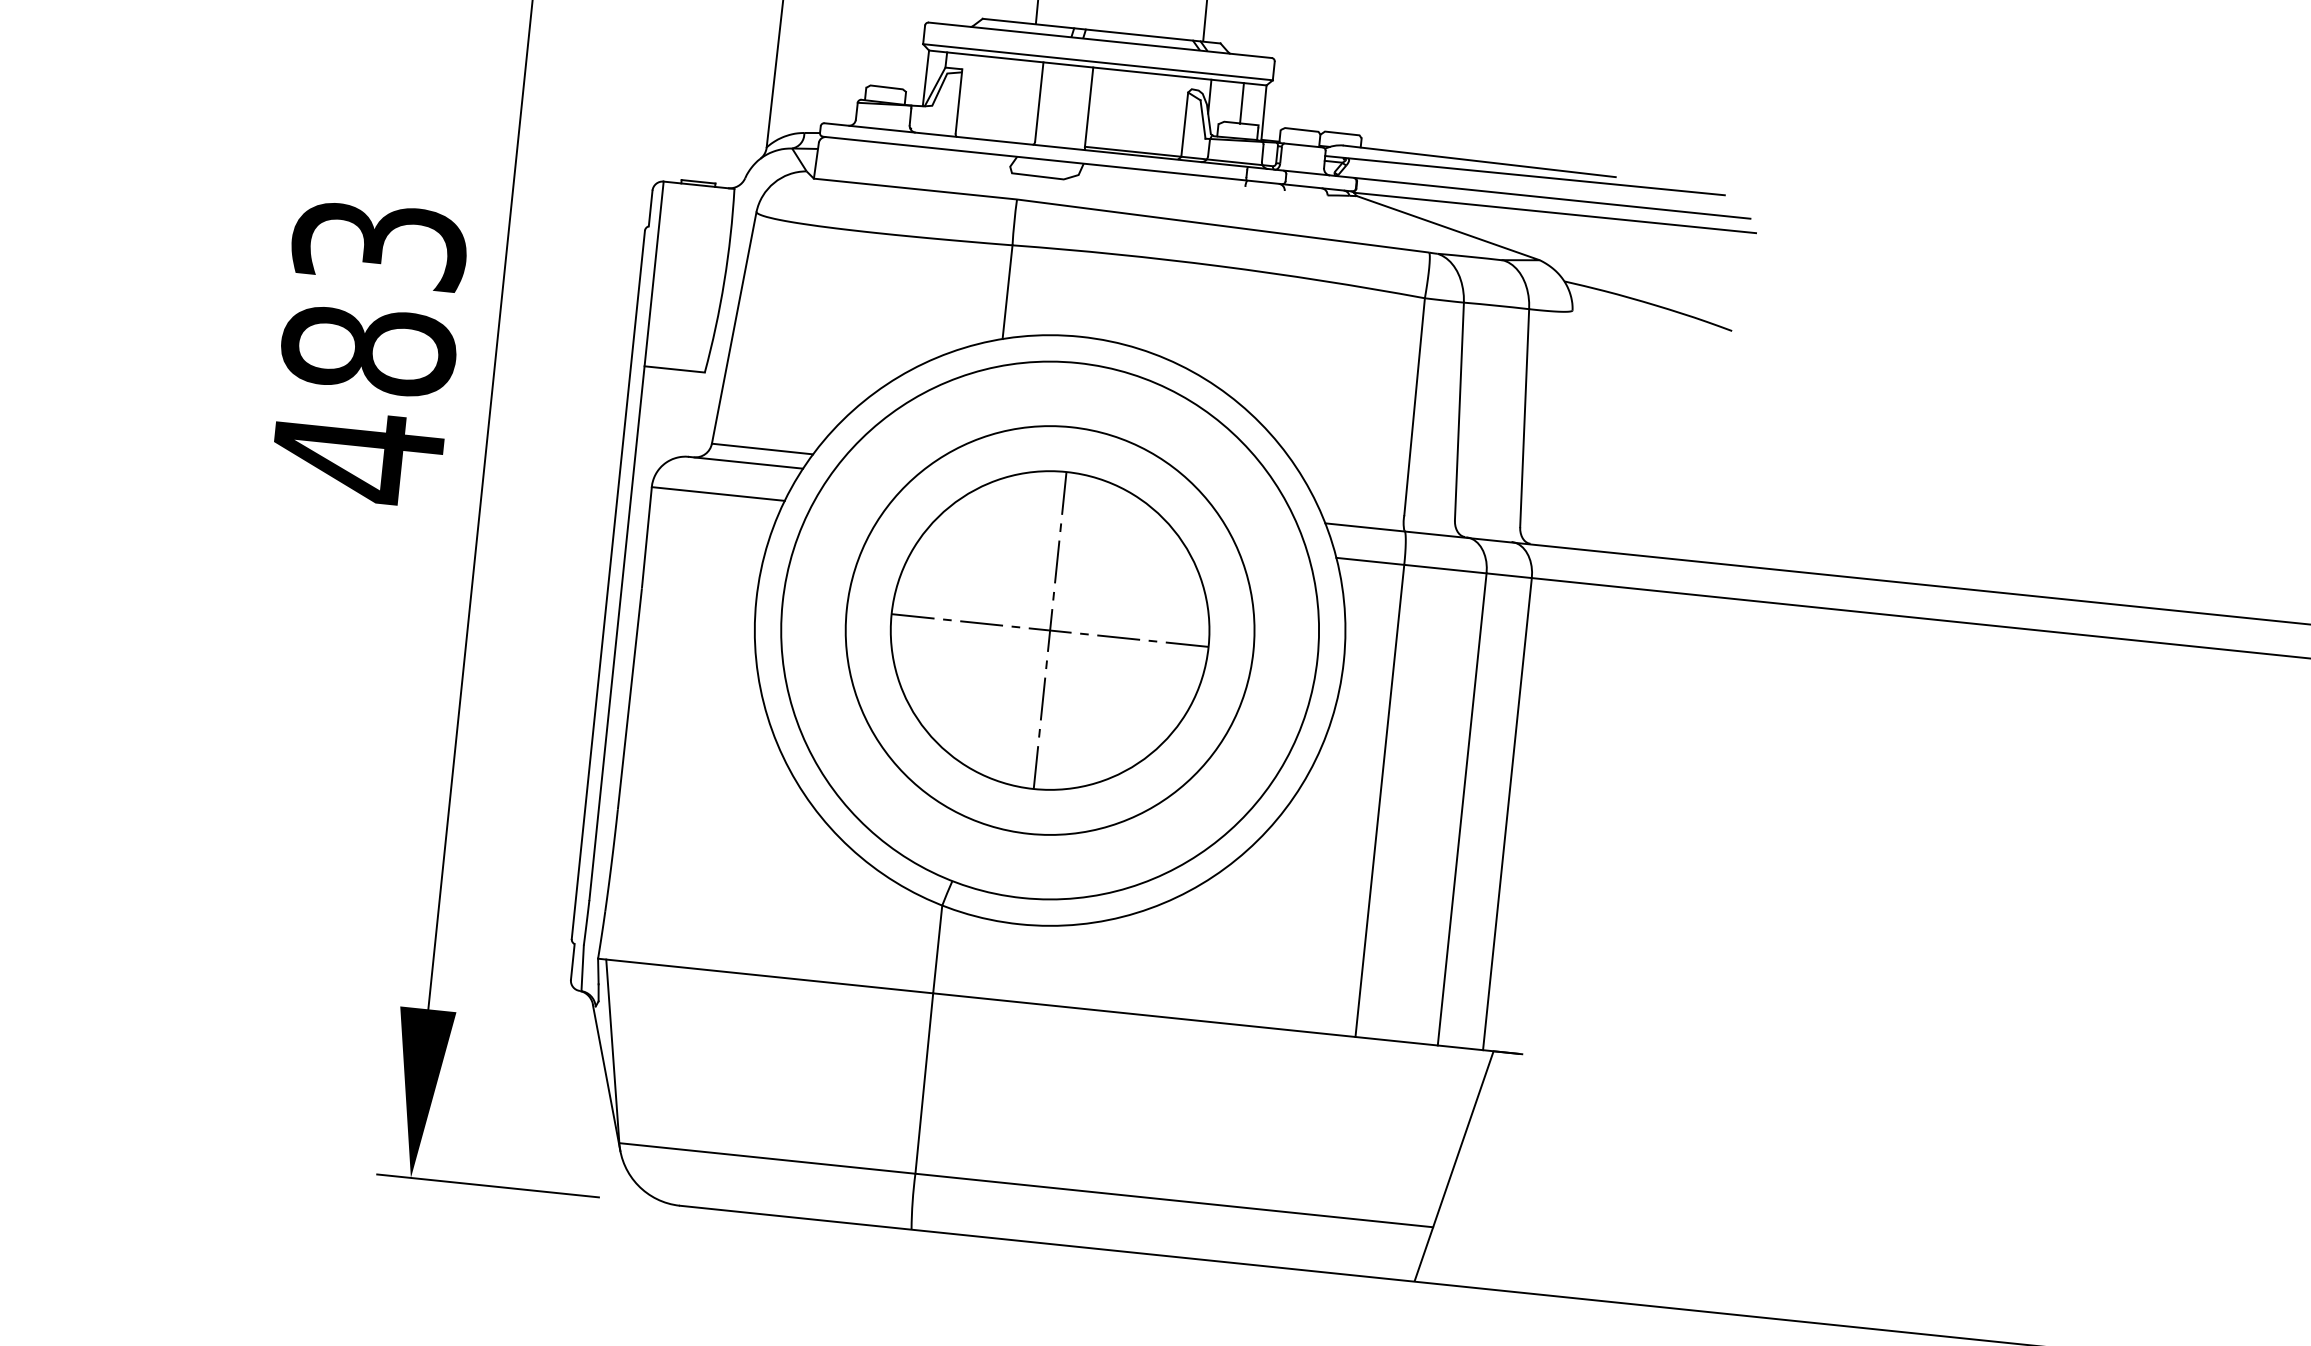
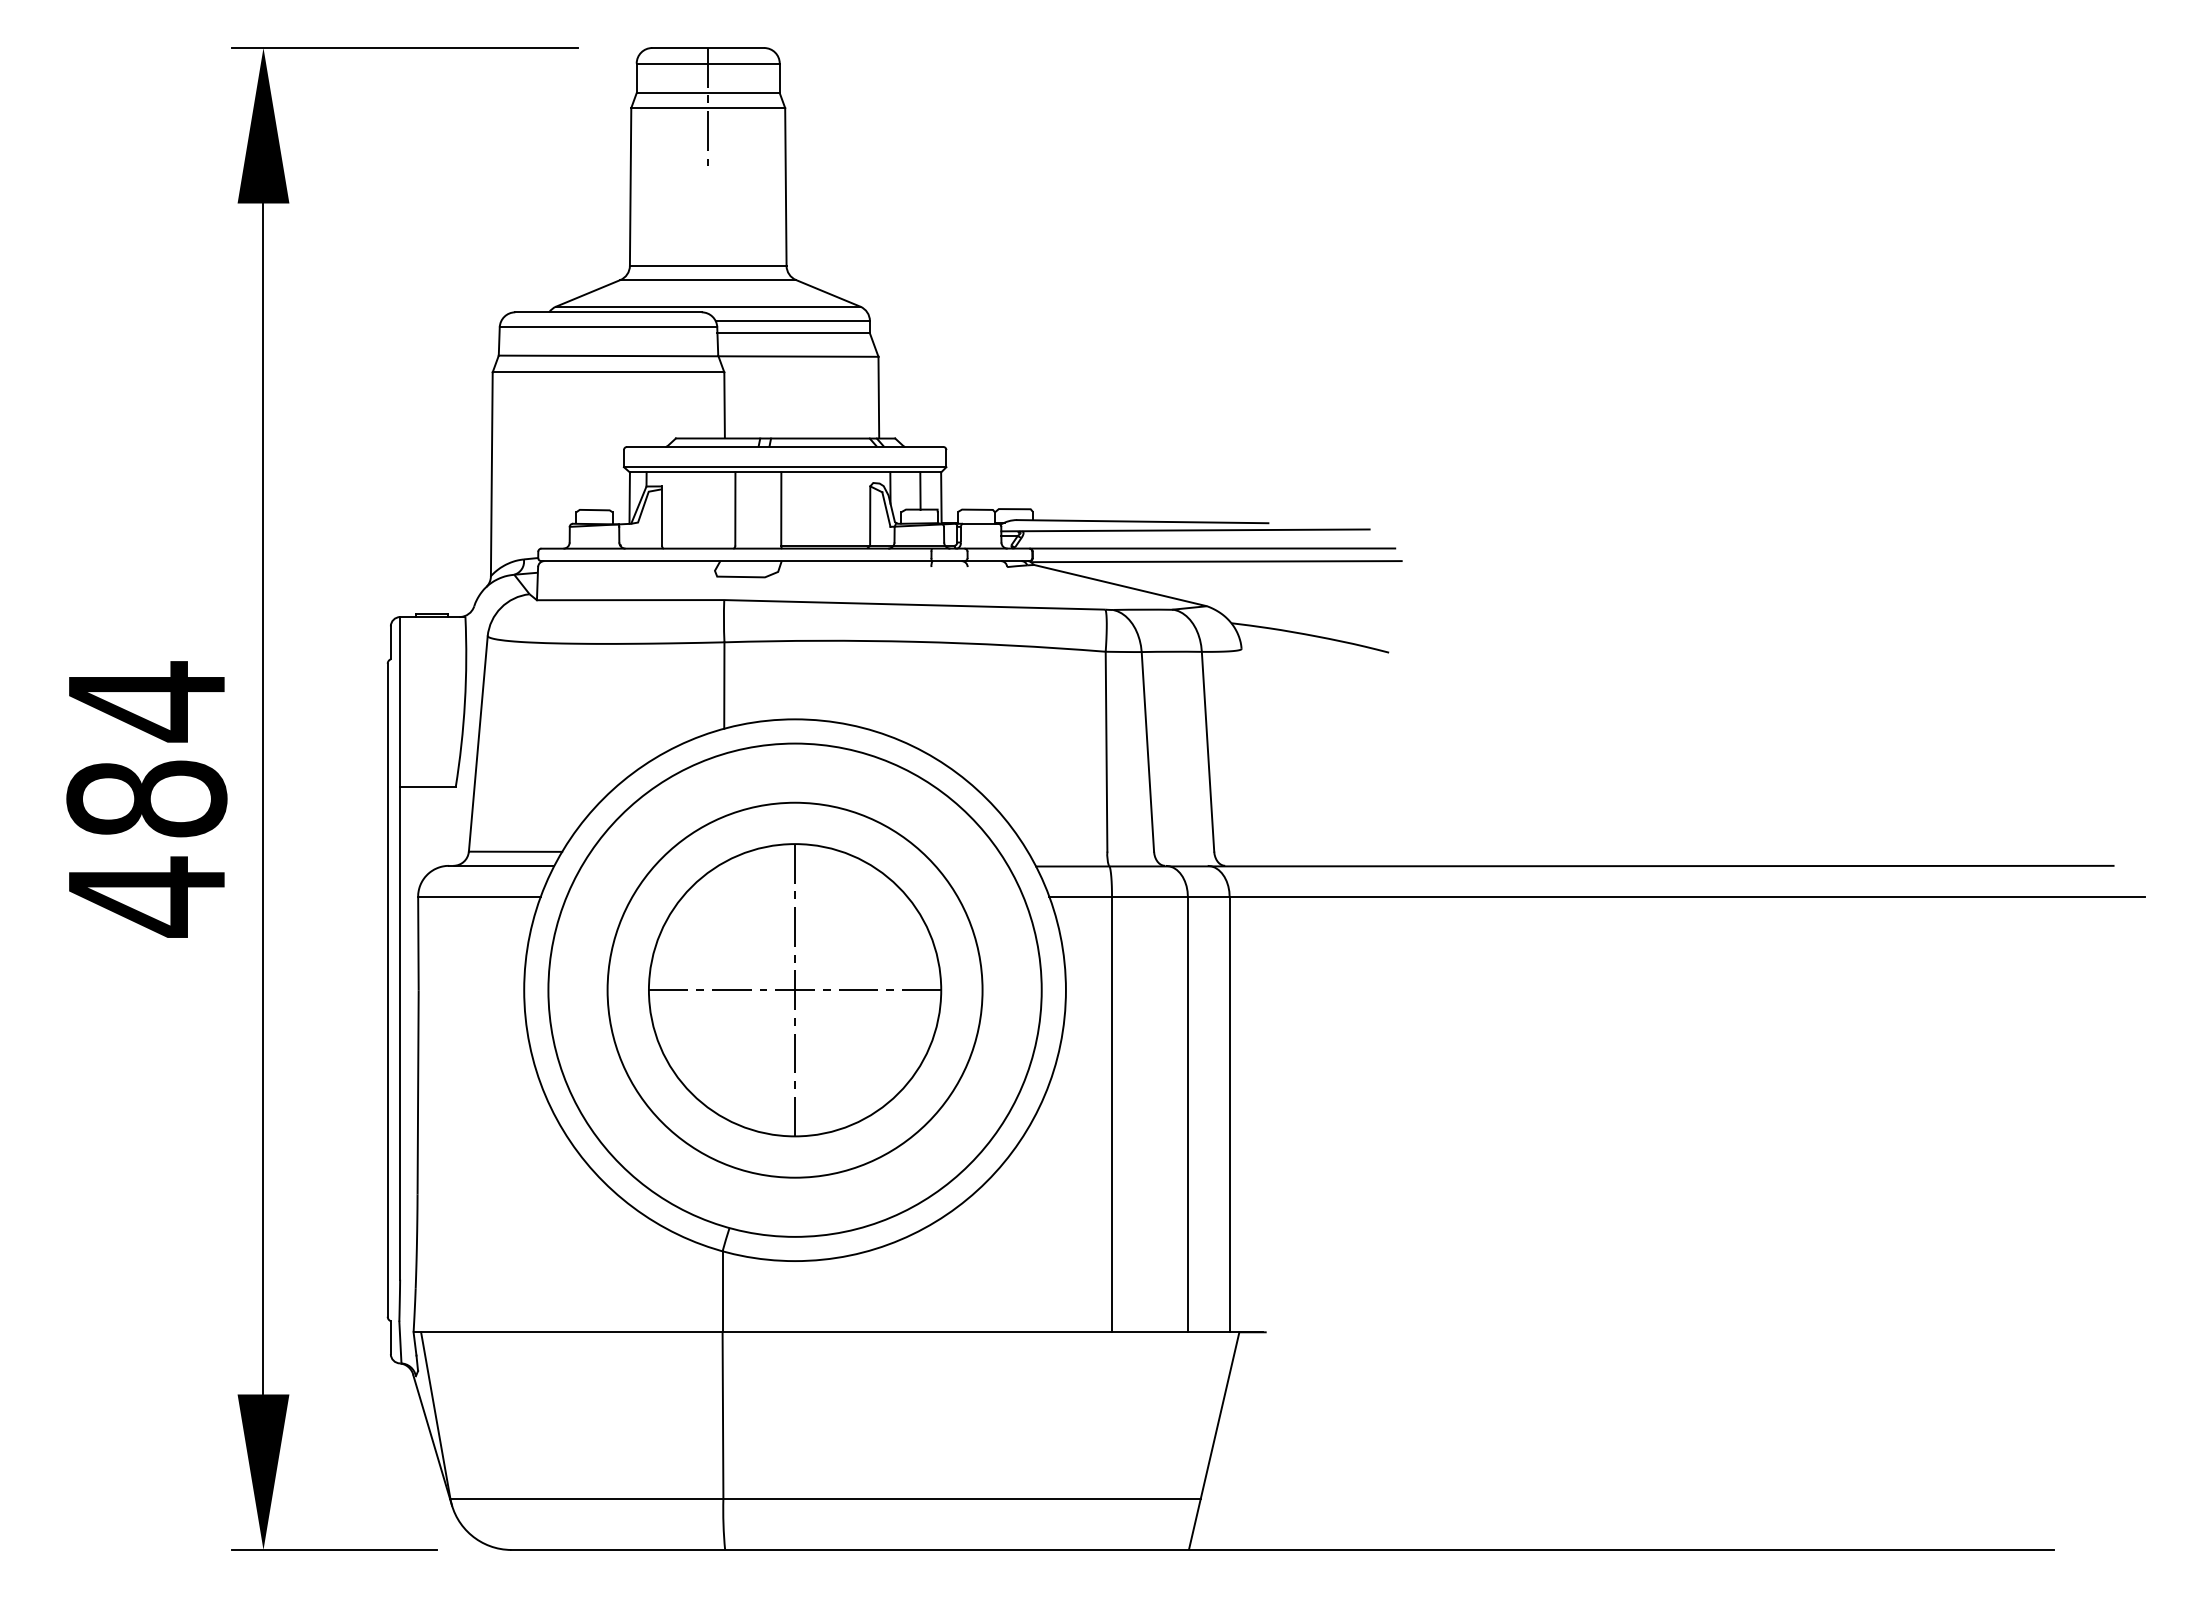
text: (379, 244) -> (146, 701), 483 -> 484

